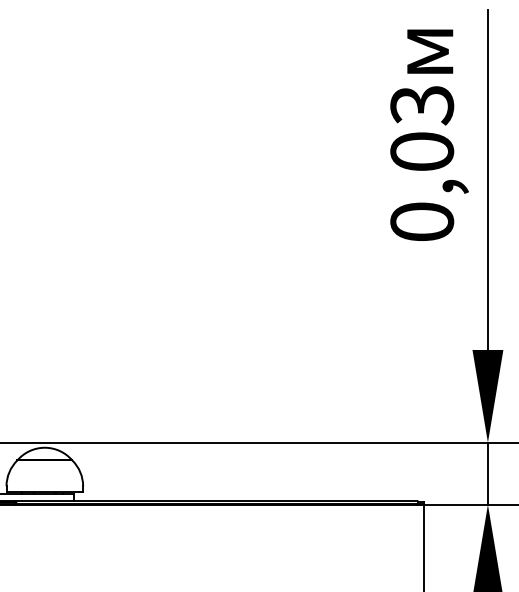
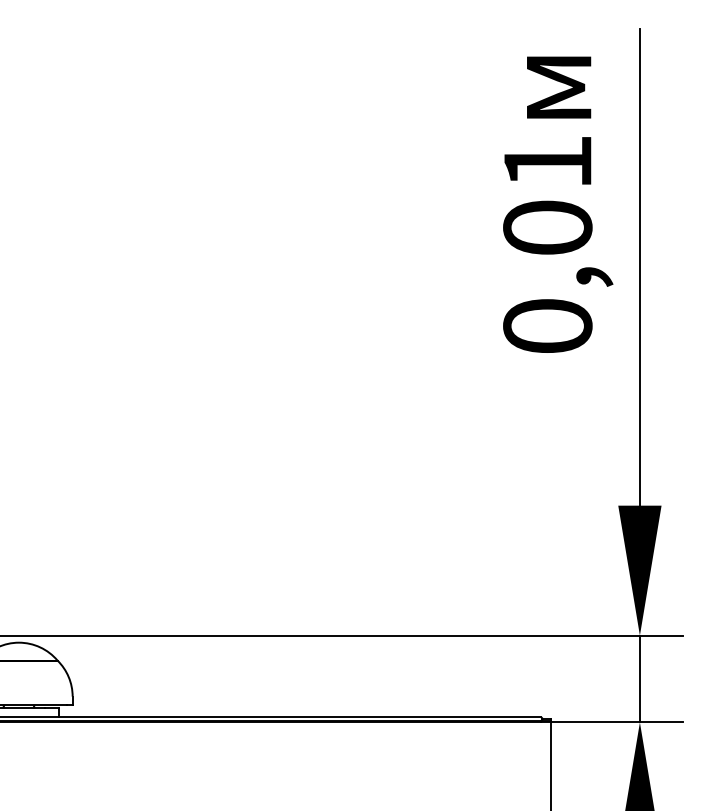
text: (422, 105) -> (548, 163), 0,03 -> 0,01

